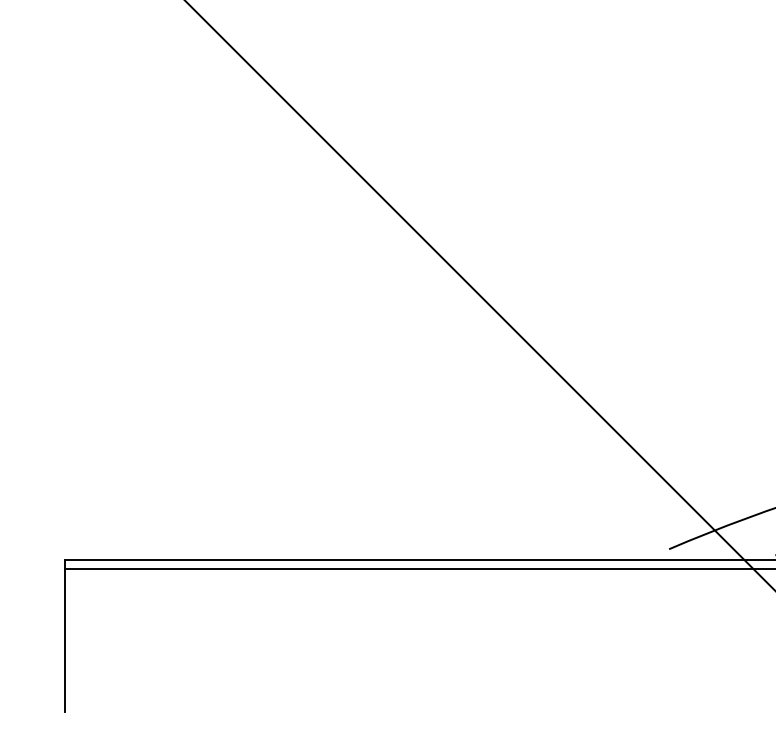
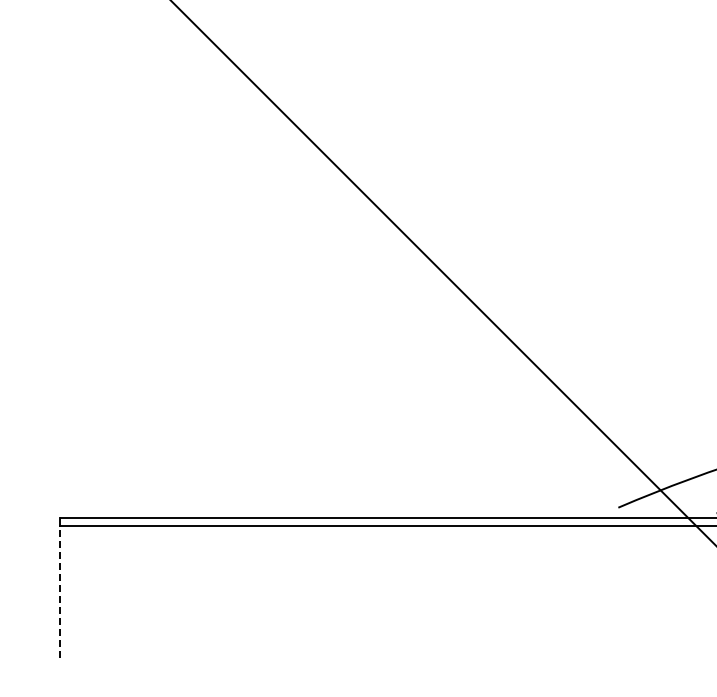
line: (65, 639) -> (60, 591), solid -> dashed

